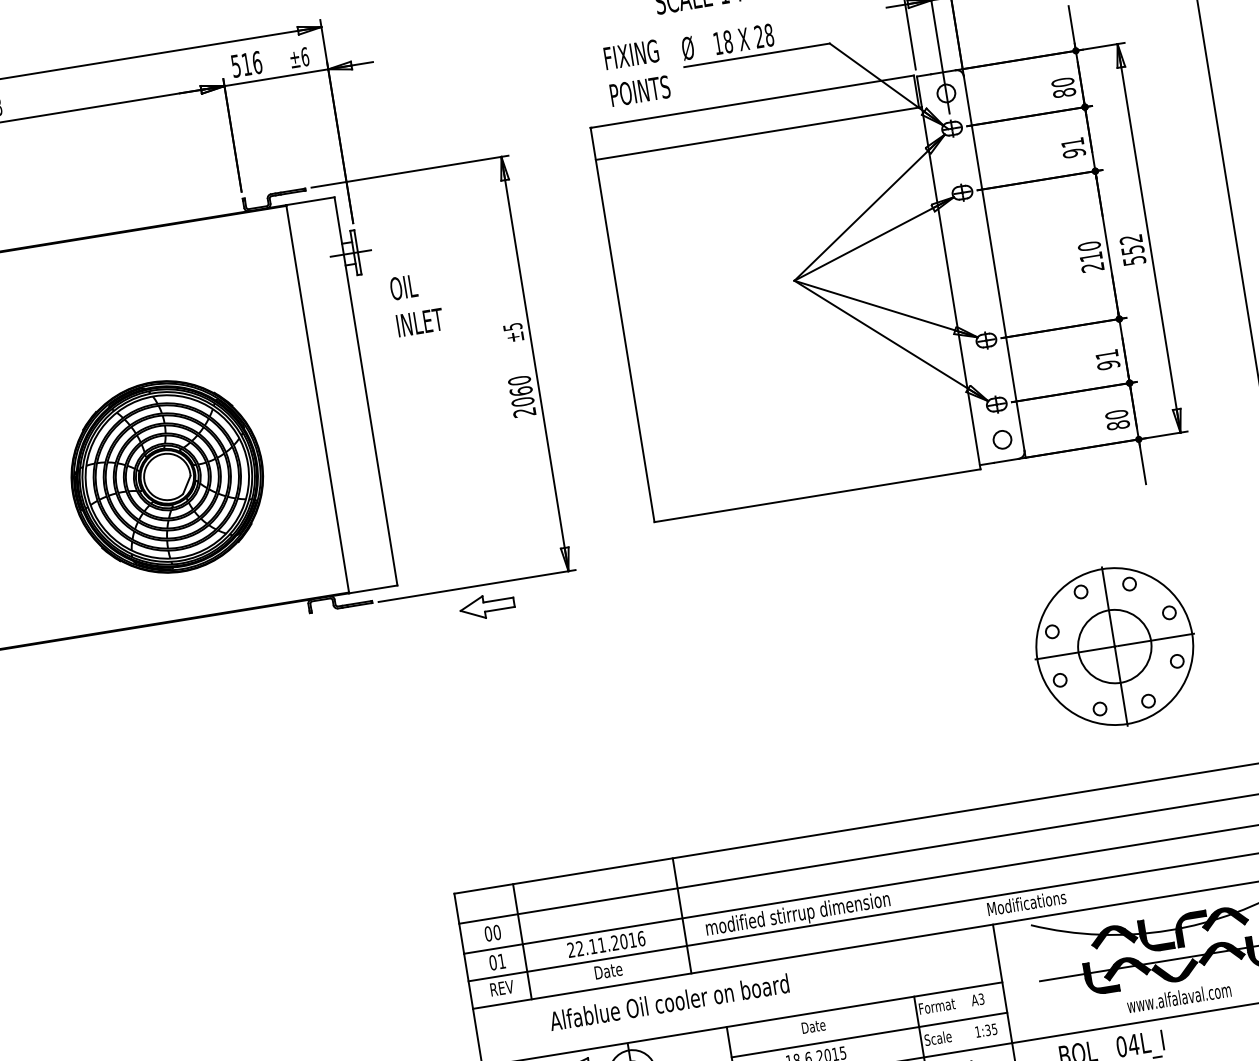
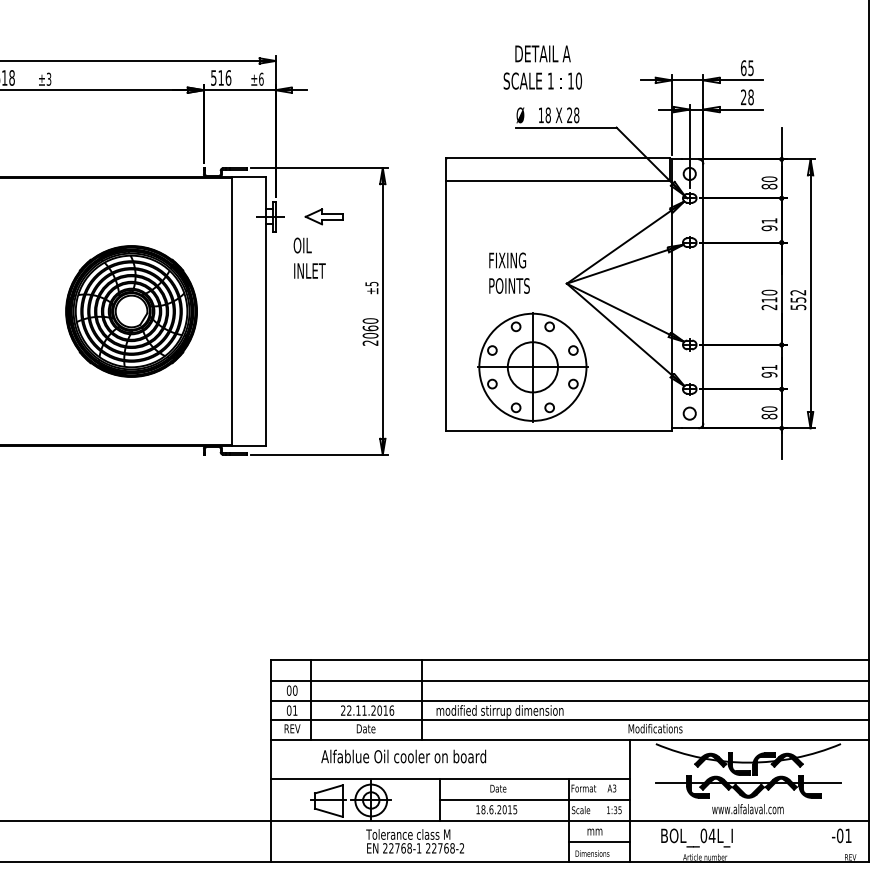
text: (636, 71) -> (509, 272), moved
part: (167, 476) -> (131, 311), moved
part: (486, 606) -> (323, 216), moved
part: (1114, 646) -> (532, 367), moved

